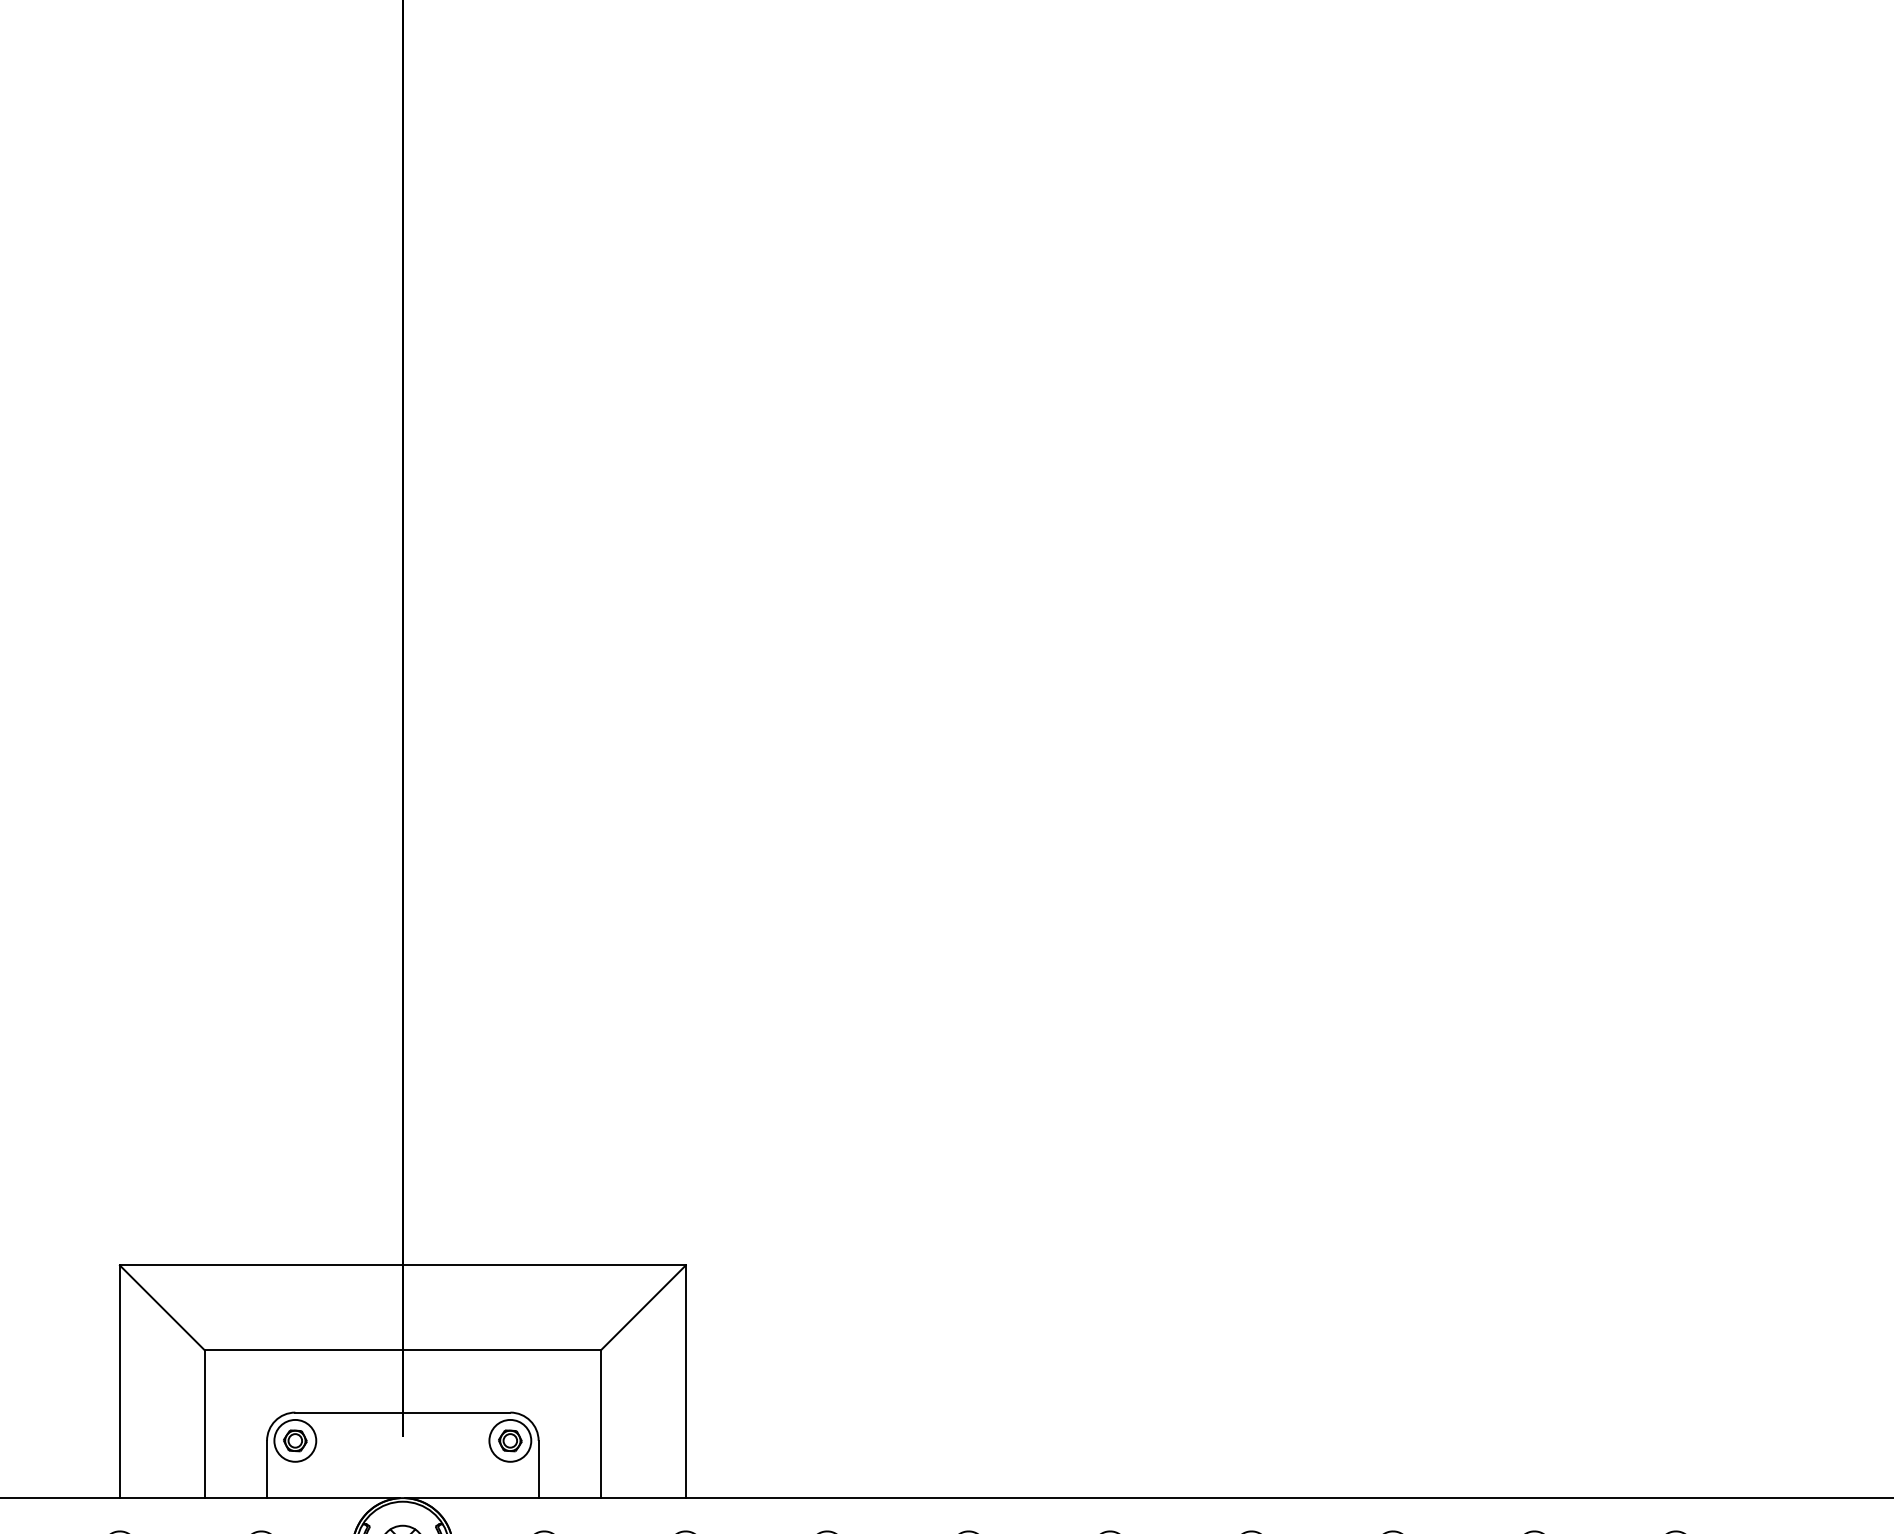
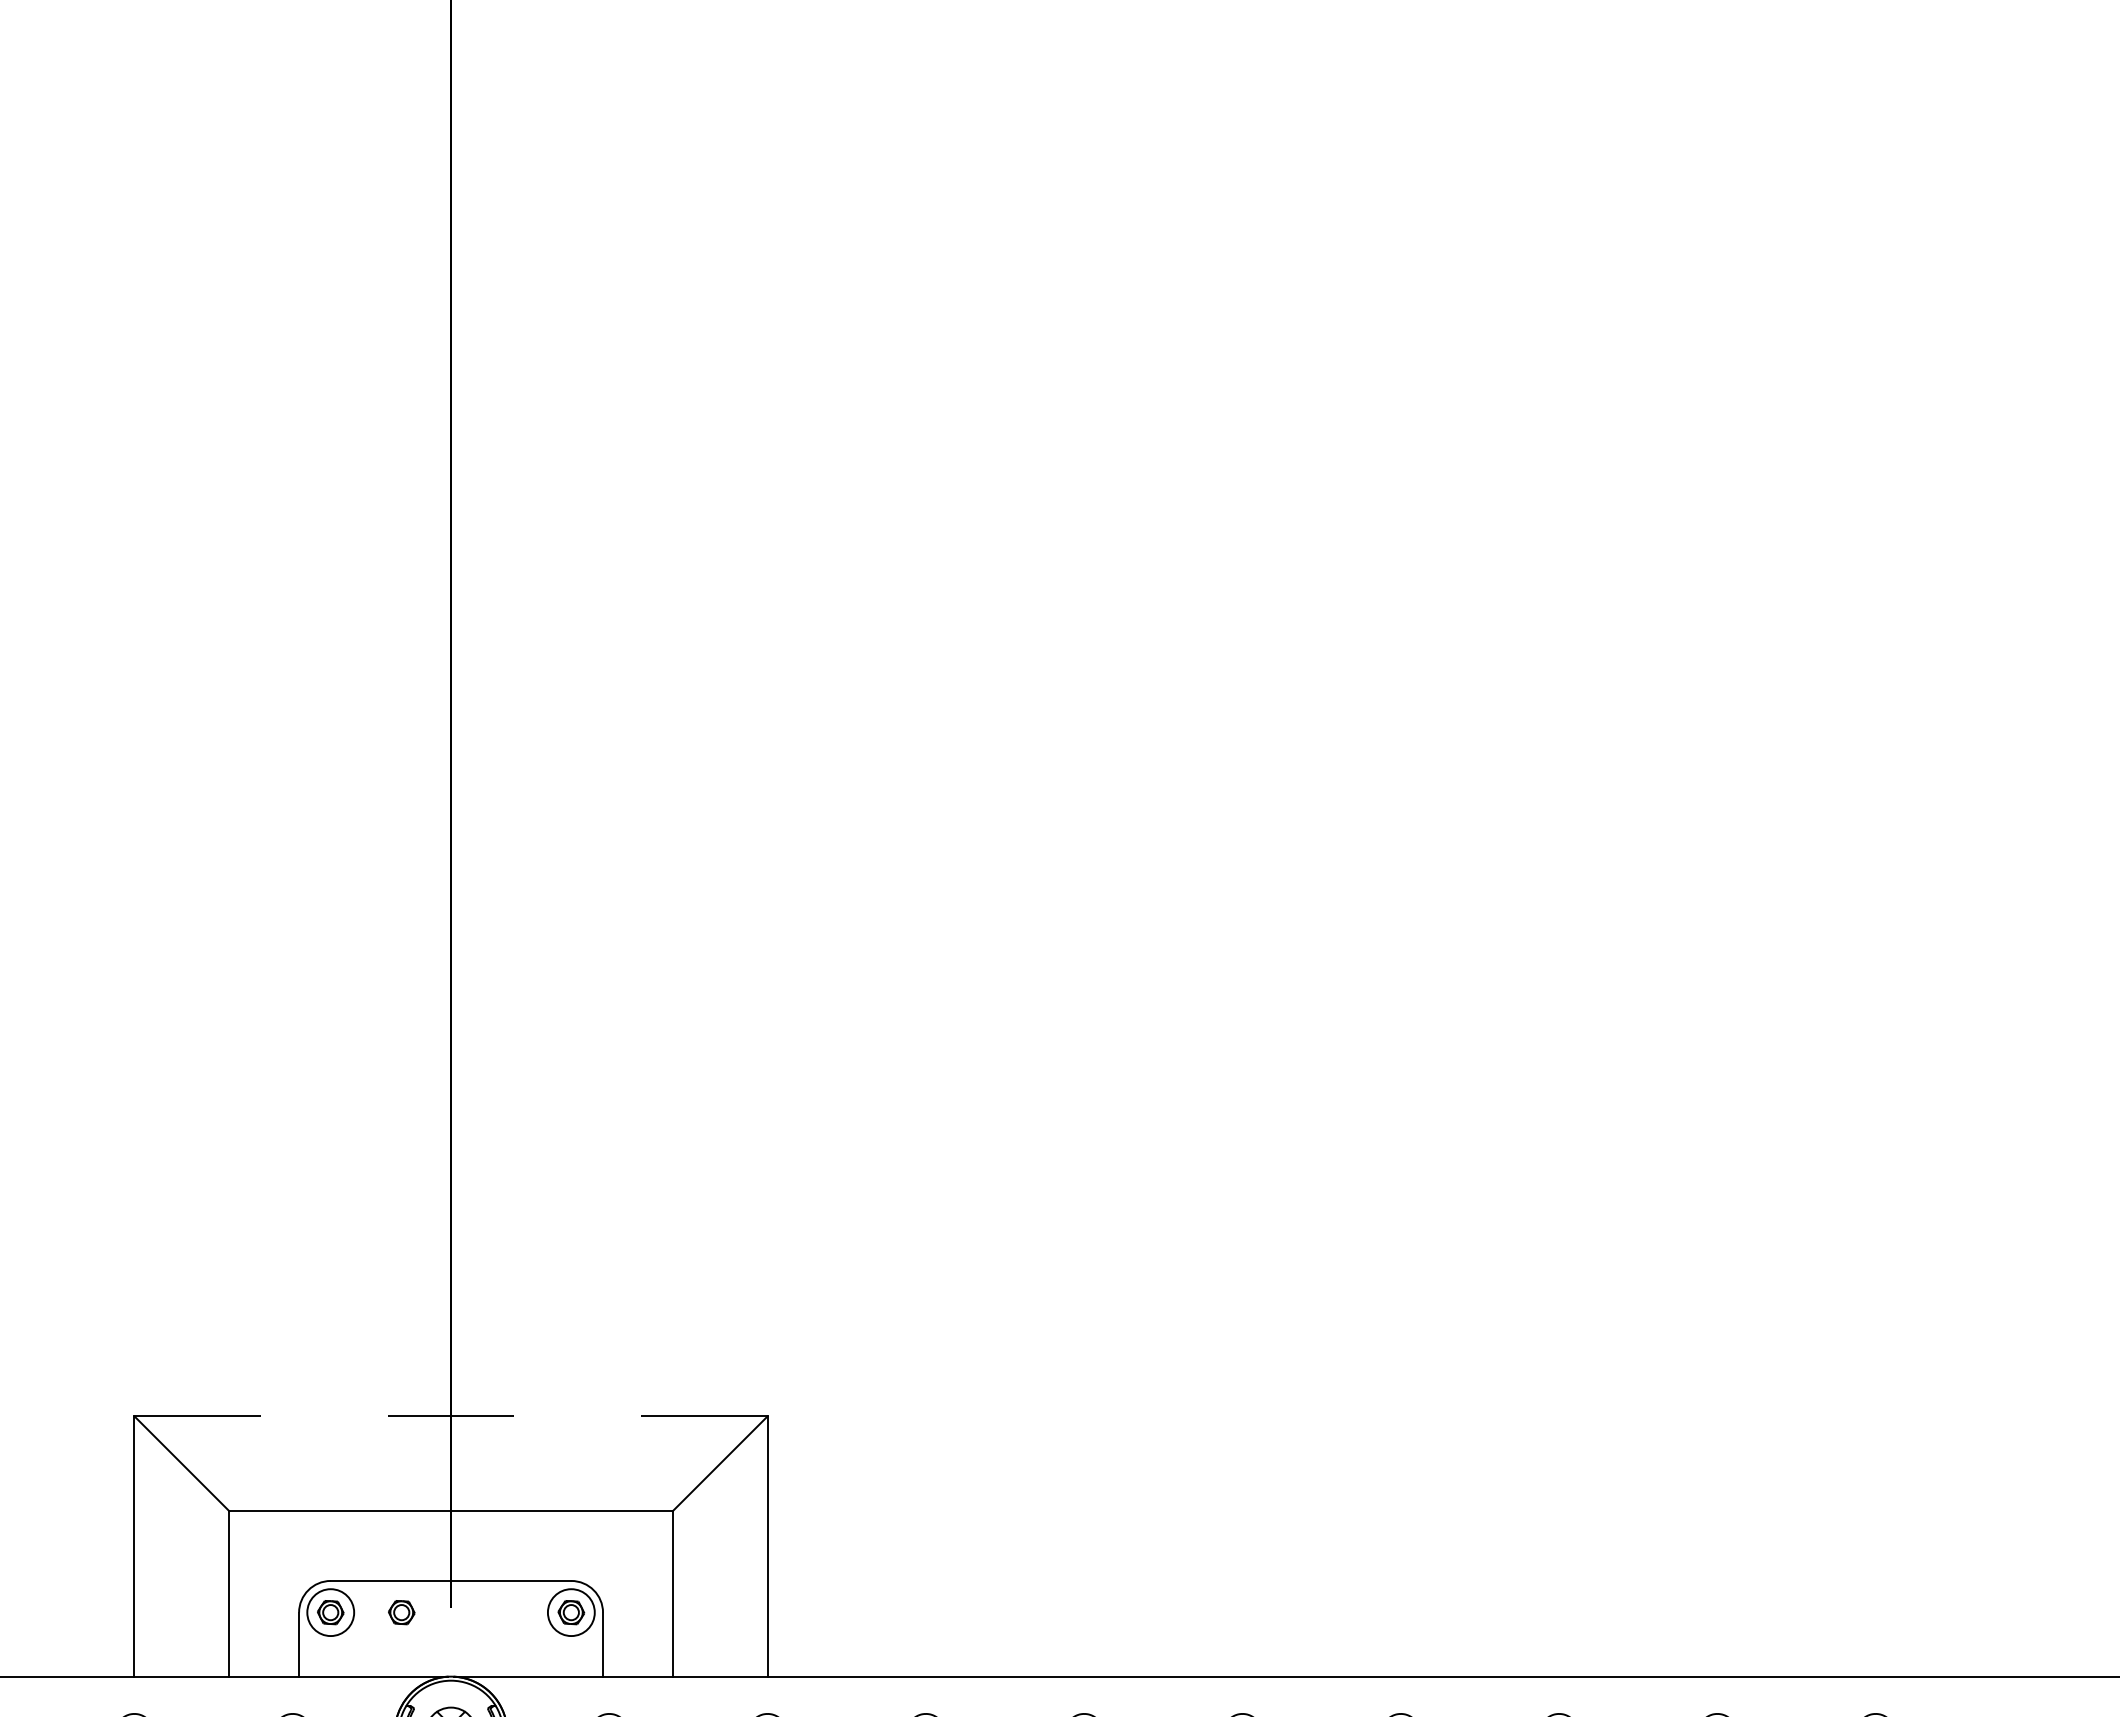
line: (403, 1265) -> (451, 1416), solid -> dashed
part: (358, 1440) -> (401, 1612), added

